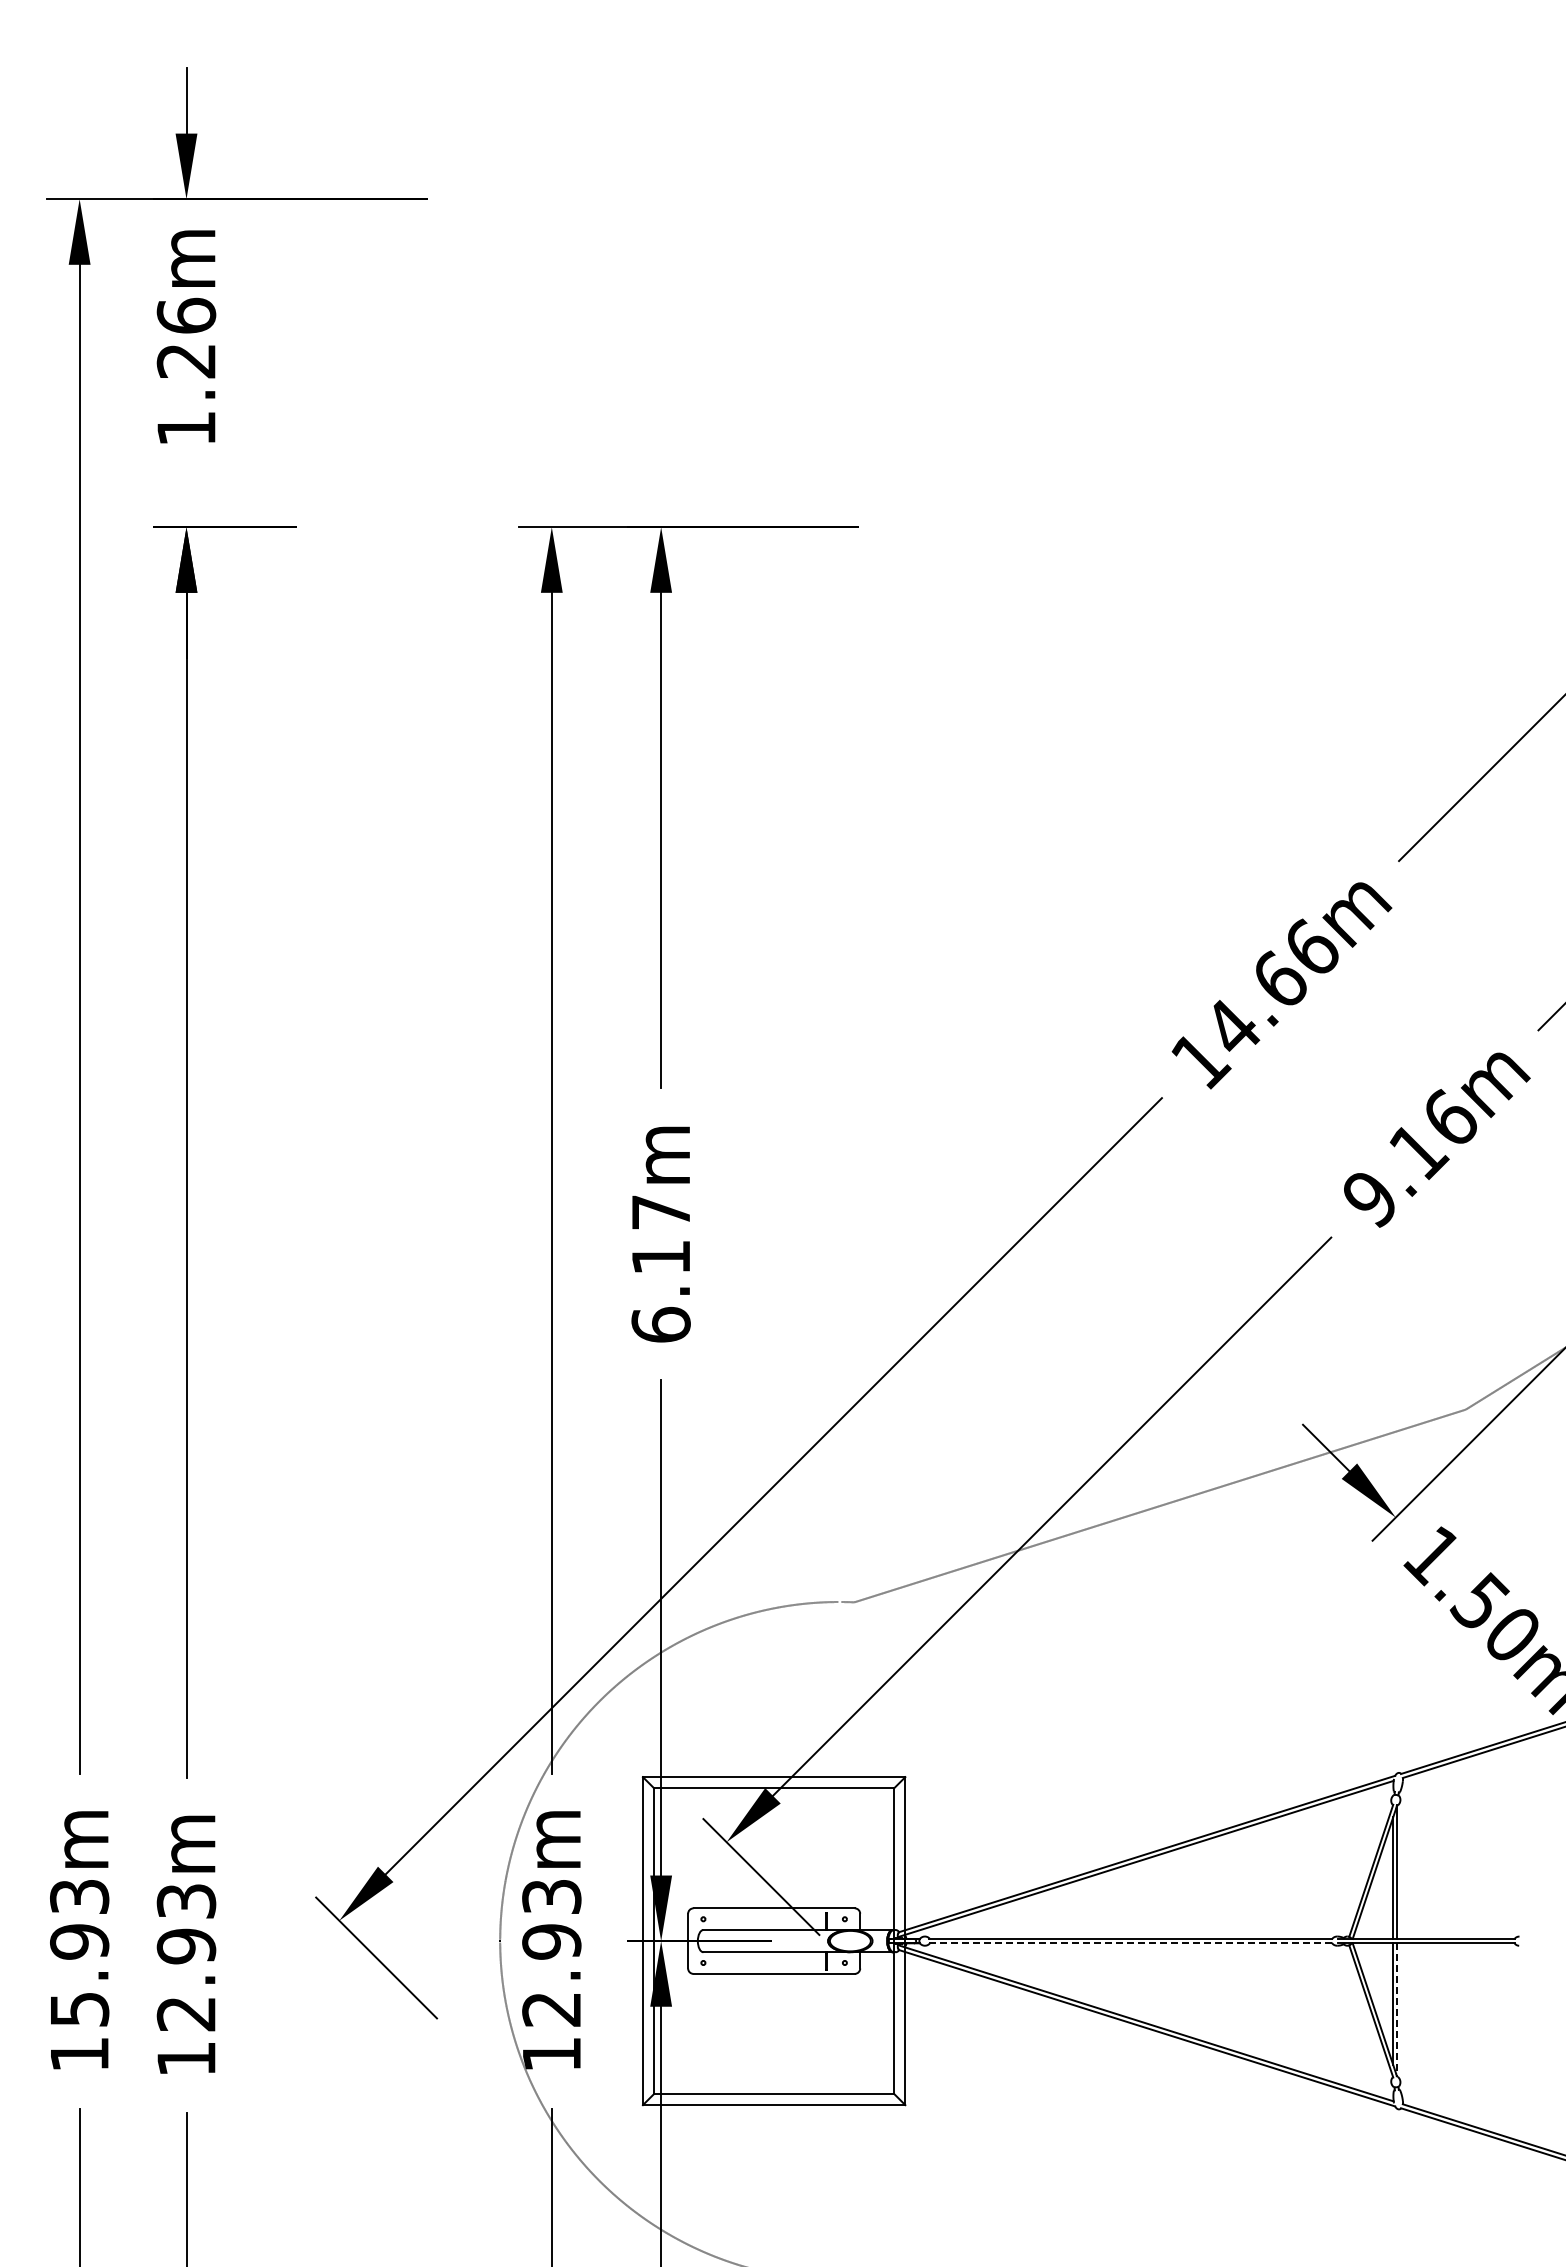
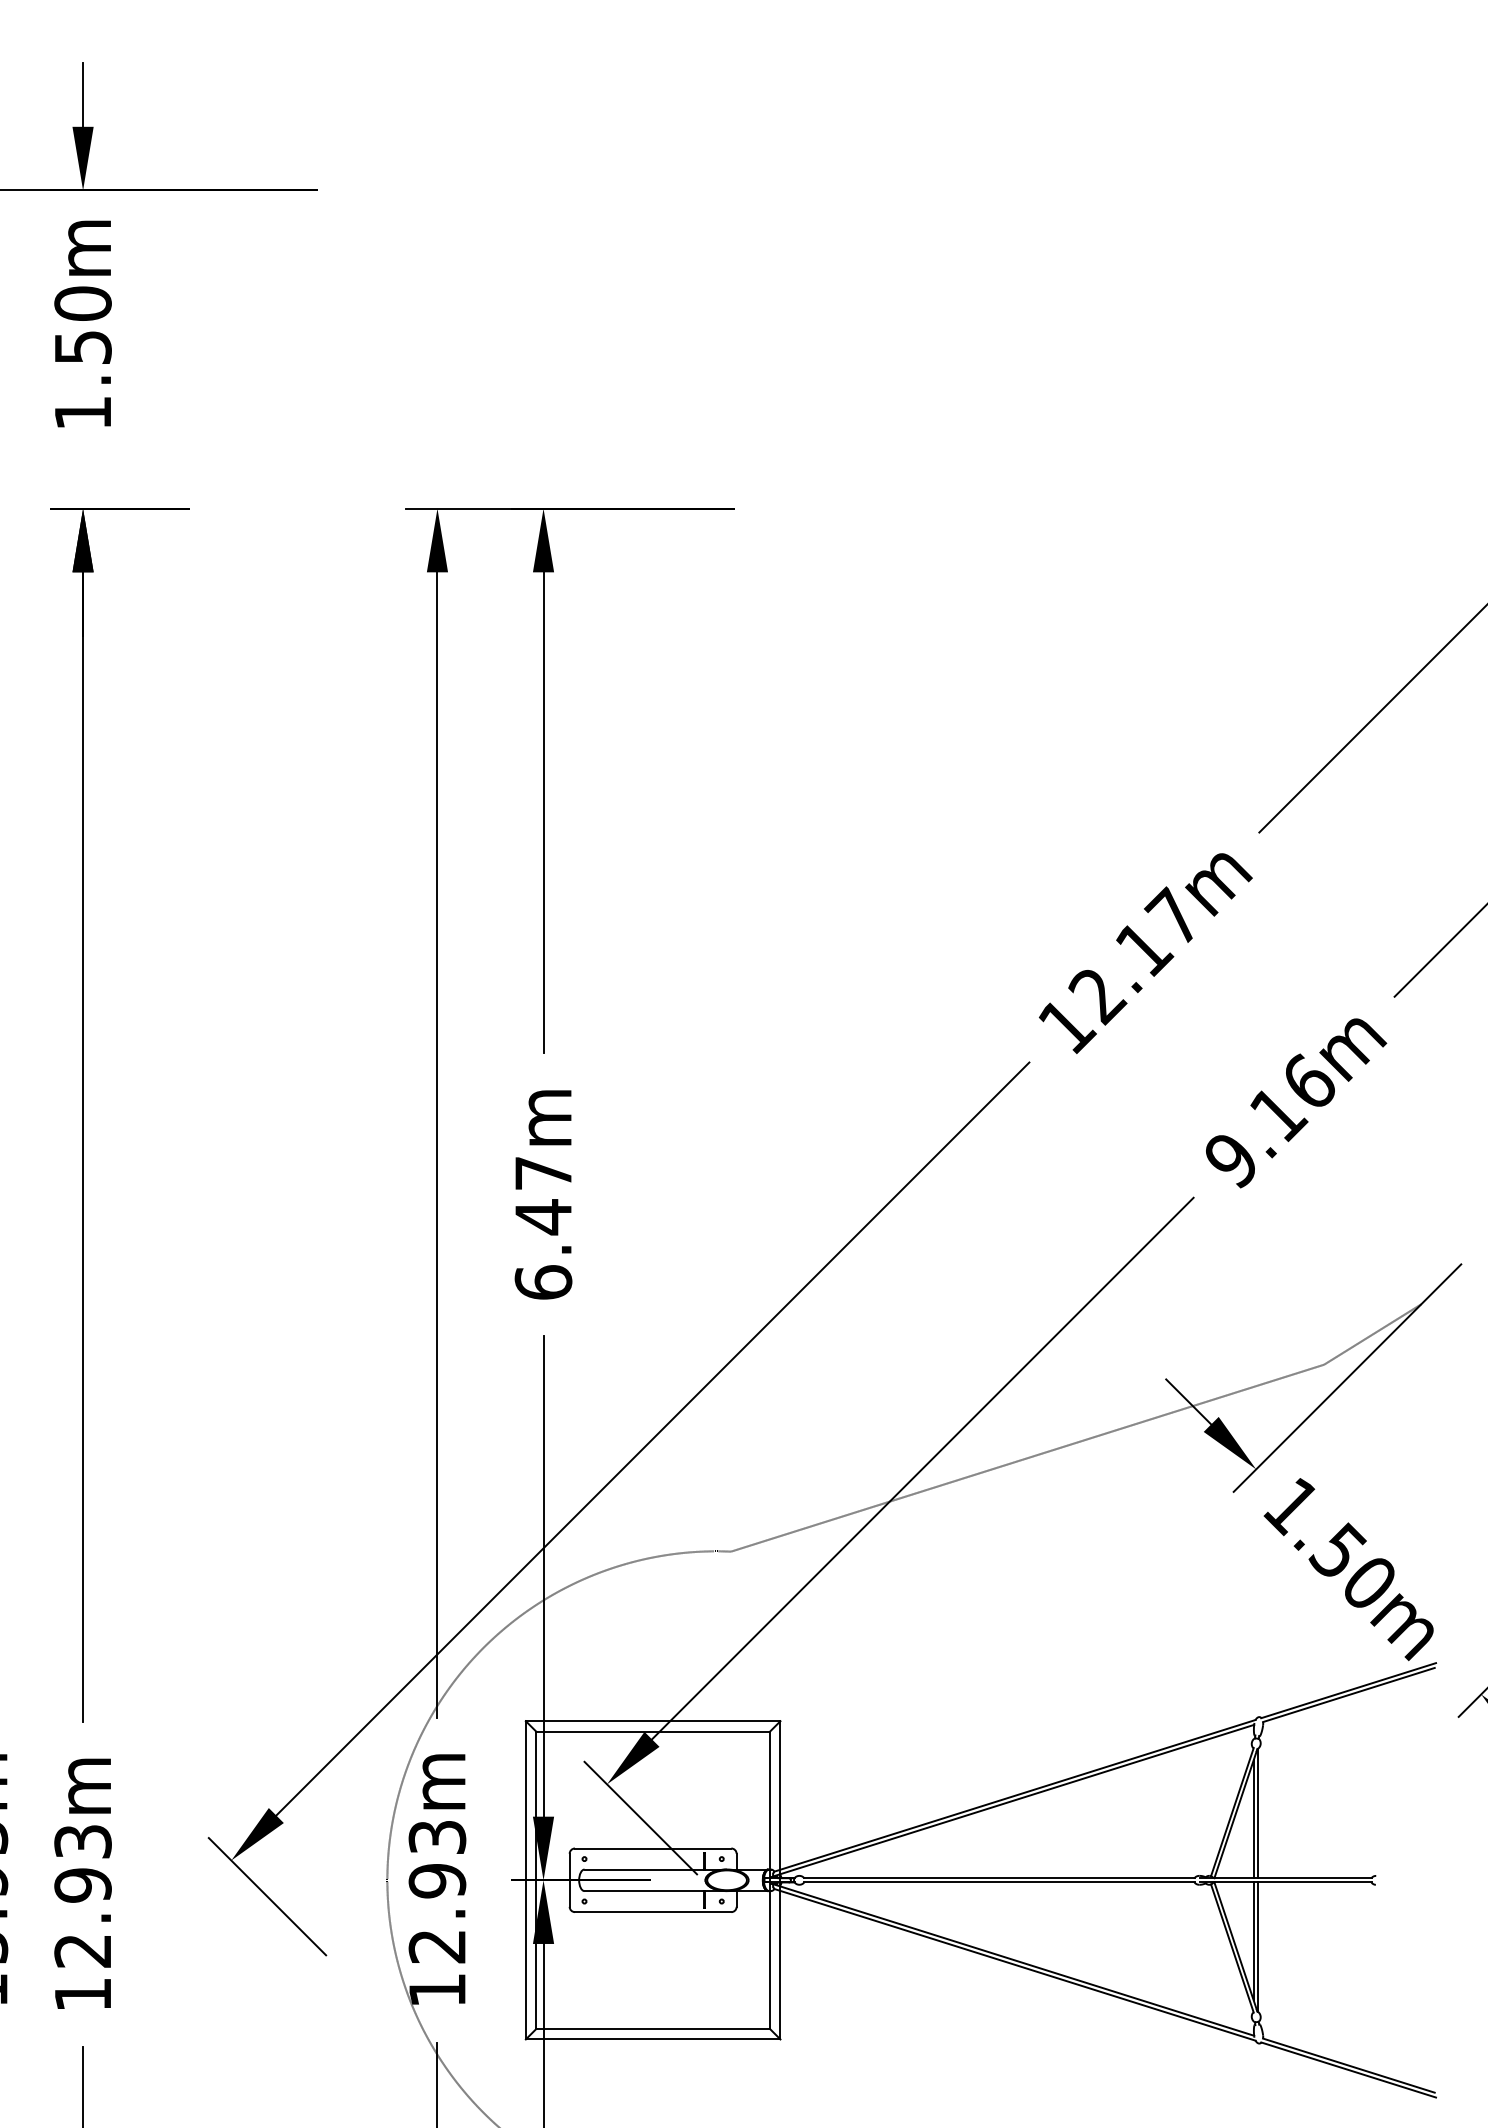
text: (186, 337) -> (83, 324), 1.26m -> 1.50m
text: (1270, 988) -> (1134, 956), 14.66m -> 12.17m
text: (660, 1257) -> (542, 1217), 6.17m -> 6.47m
line: (1130, 1943) -> (998, 1882), dashed -> solid
line: (1397, 2010) -> (1257, 1947), dashed -> solid

